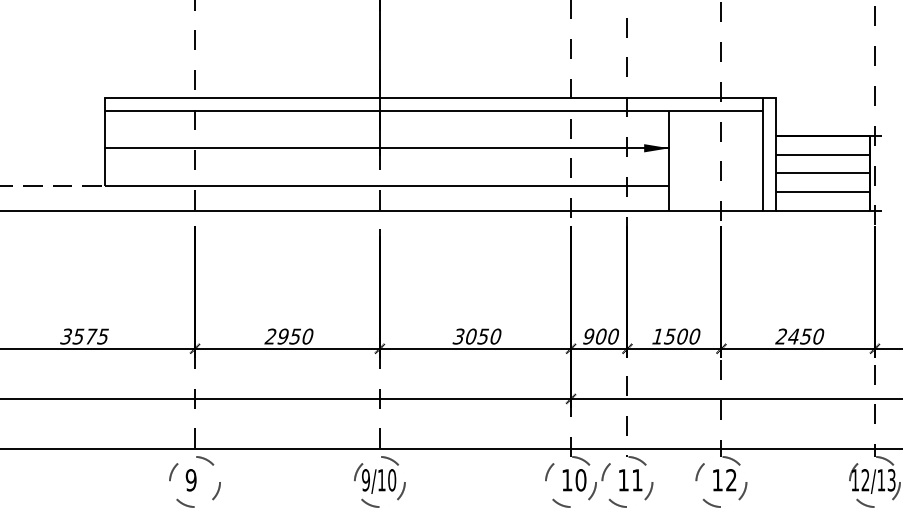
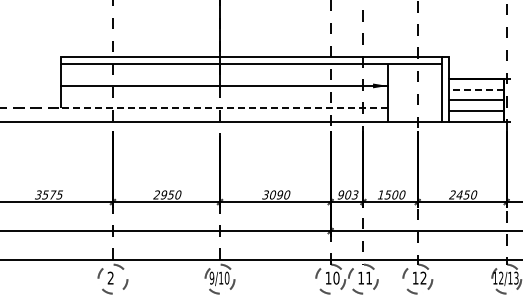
line: (821, 154) -> (475, 89), solid -> dashed
line: (385, 185) -> (223, 107), solid -> dashed
text: (482, 335) -> (279, 194), 3050 -> 3090
text: (612, 335) -> (354, 194), 900 -> 903
text: (190, 479) -> (110, 277), 9 -> 2

